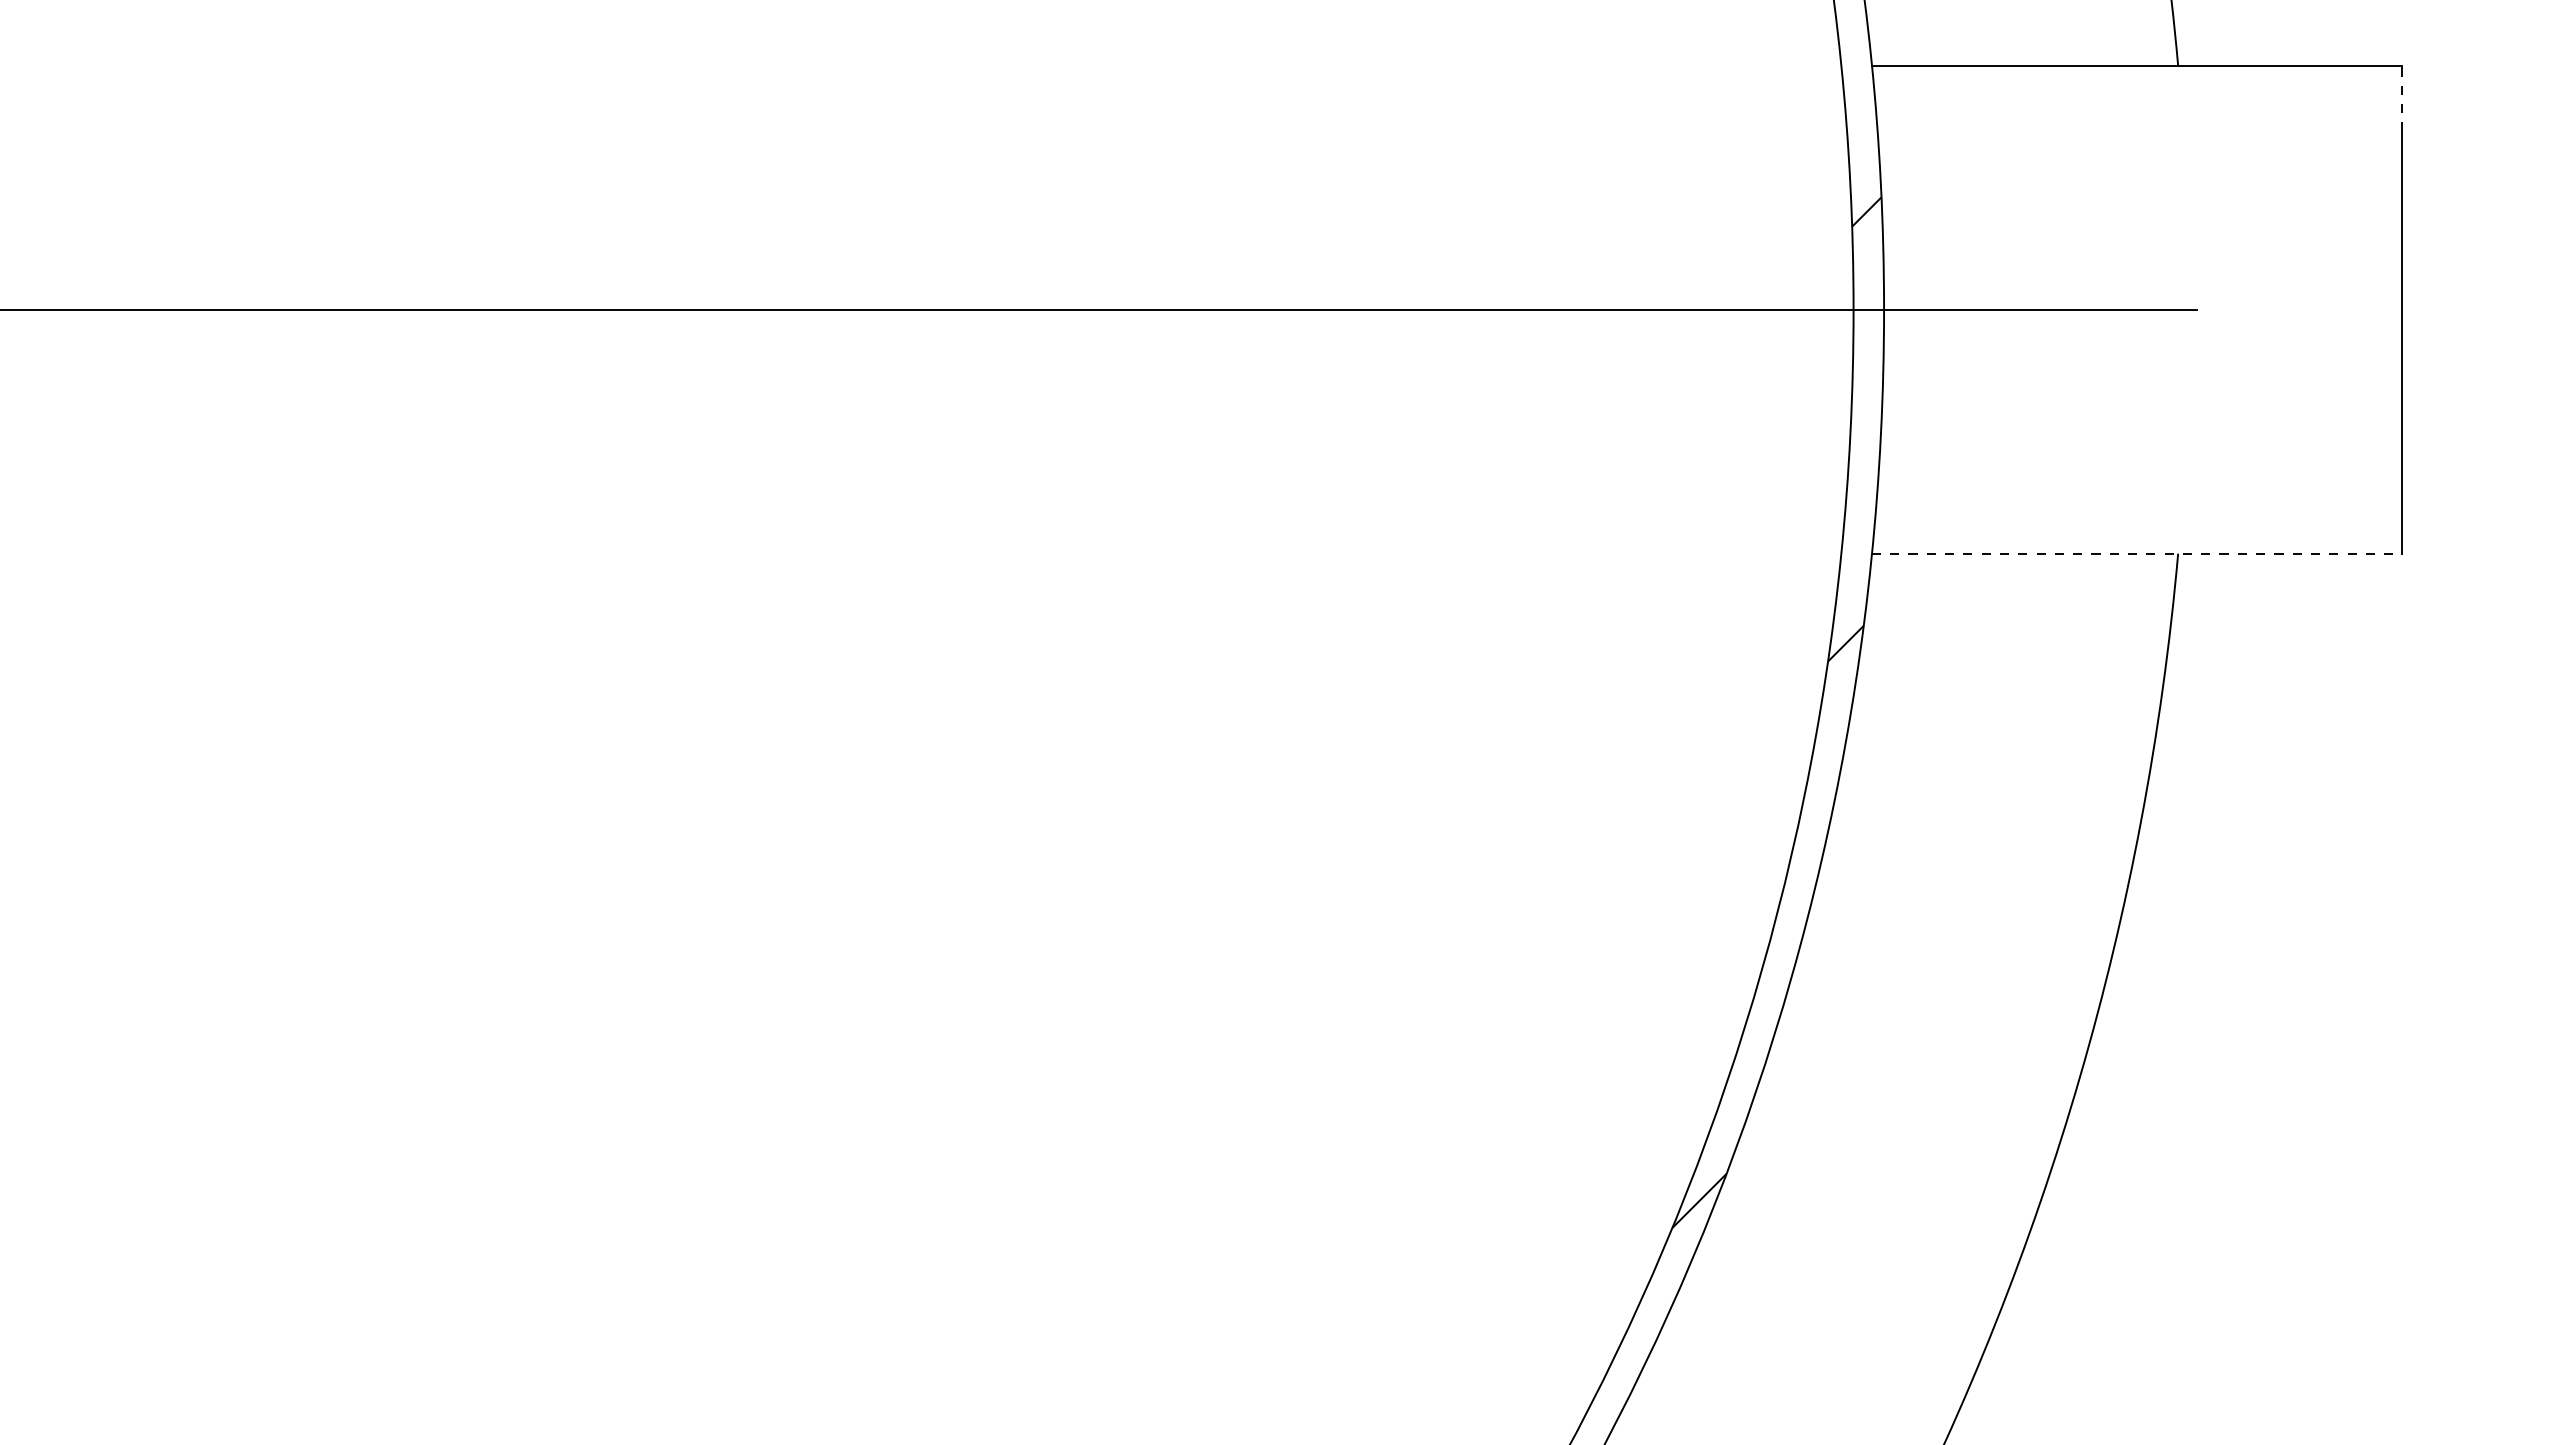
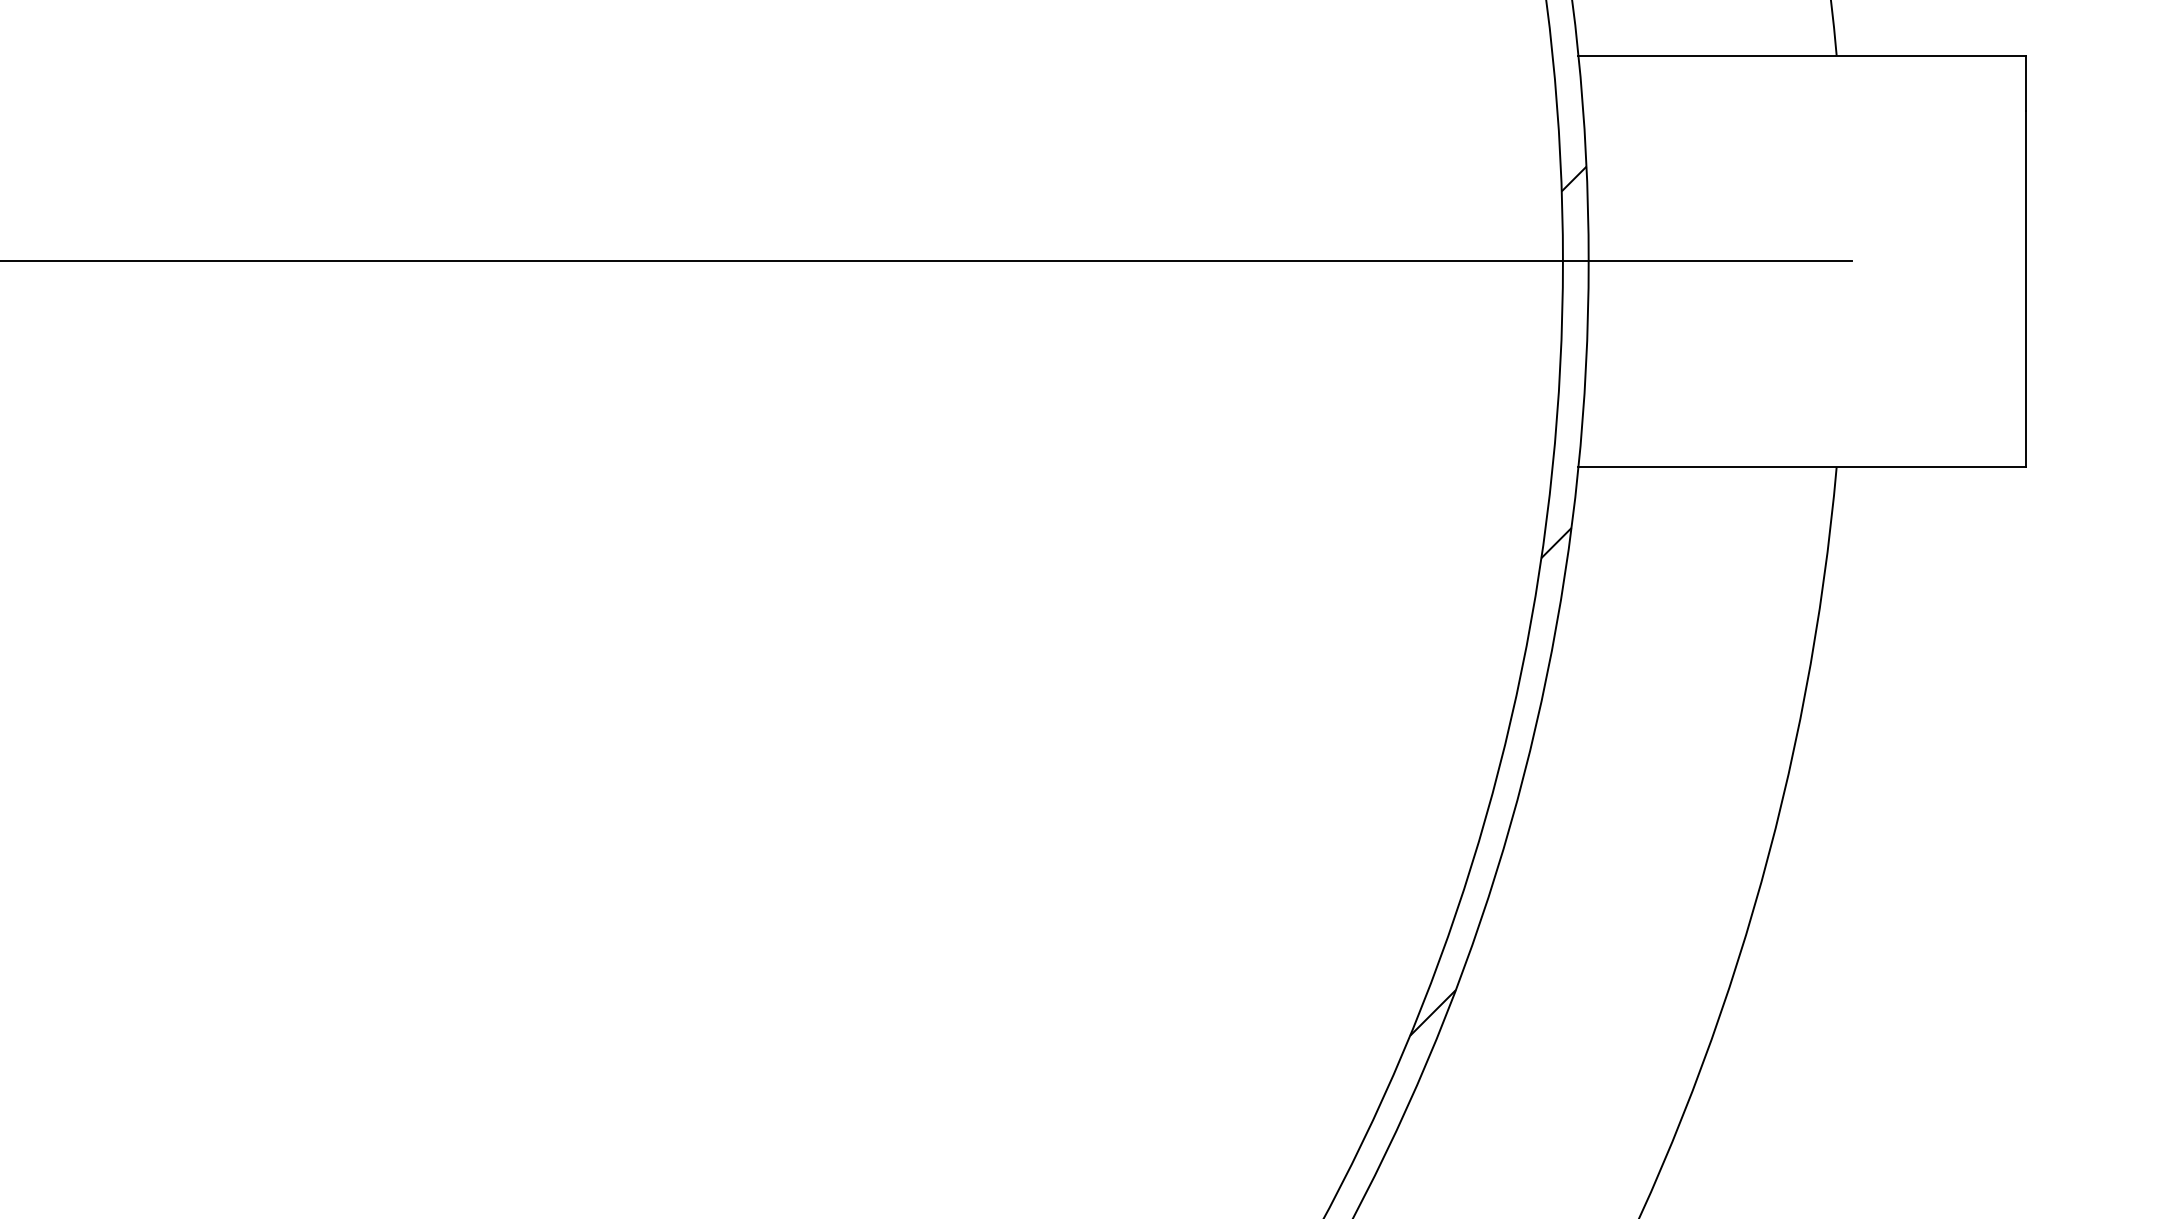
line: (2402, 98) -> (2025, 83), dashed -> solid
line: (2137, 553) -> (1802, 466), dashed -> solid

